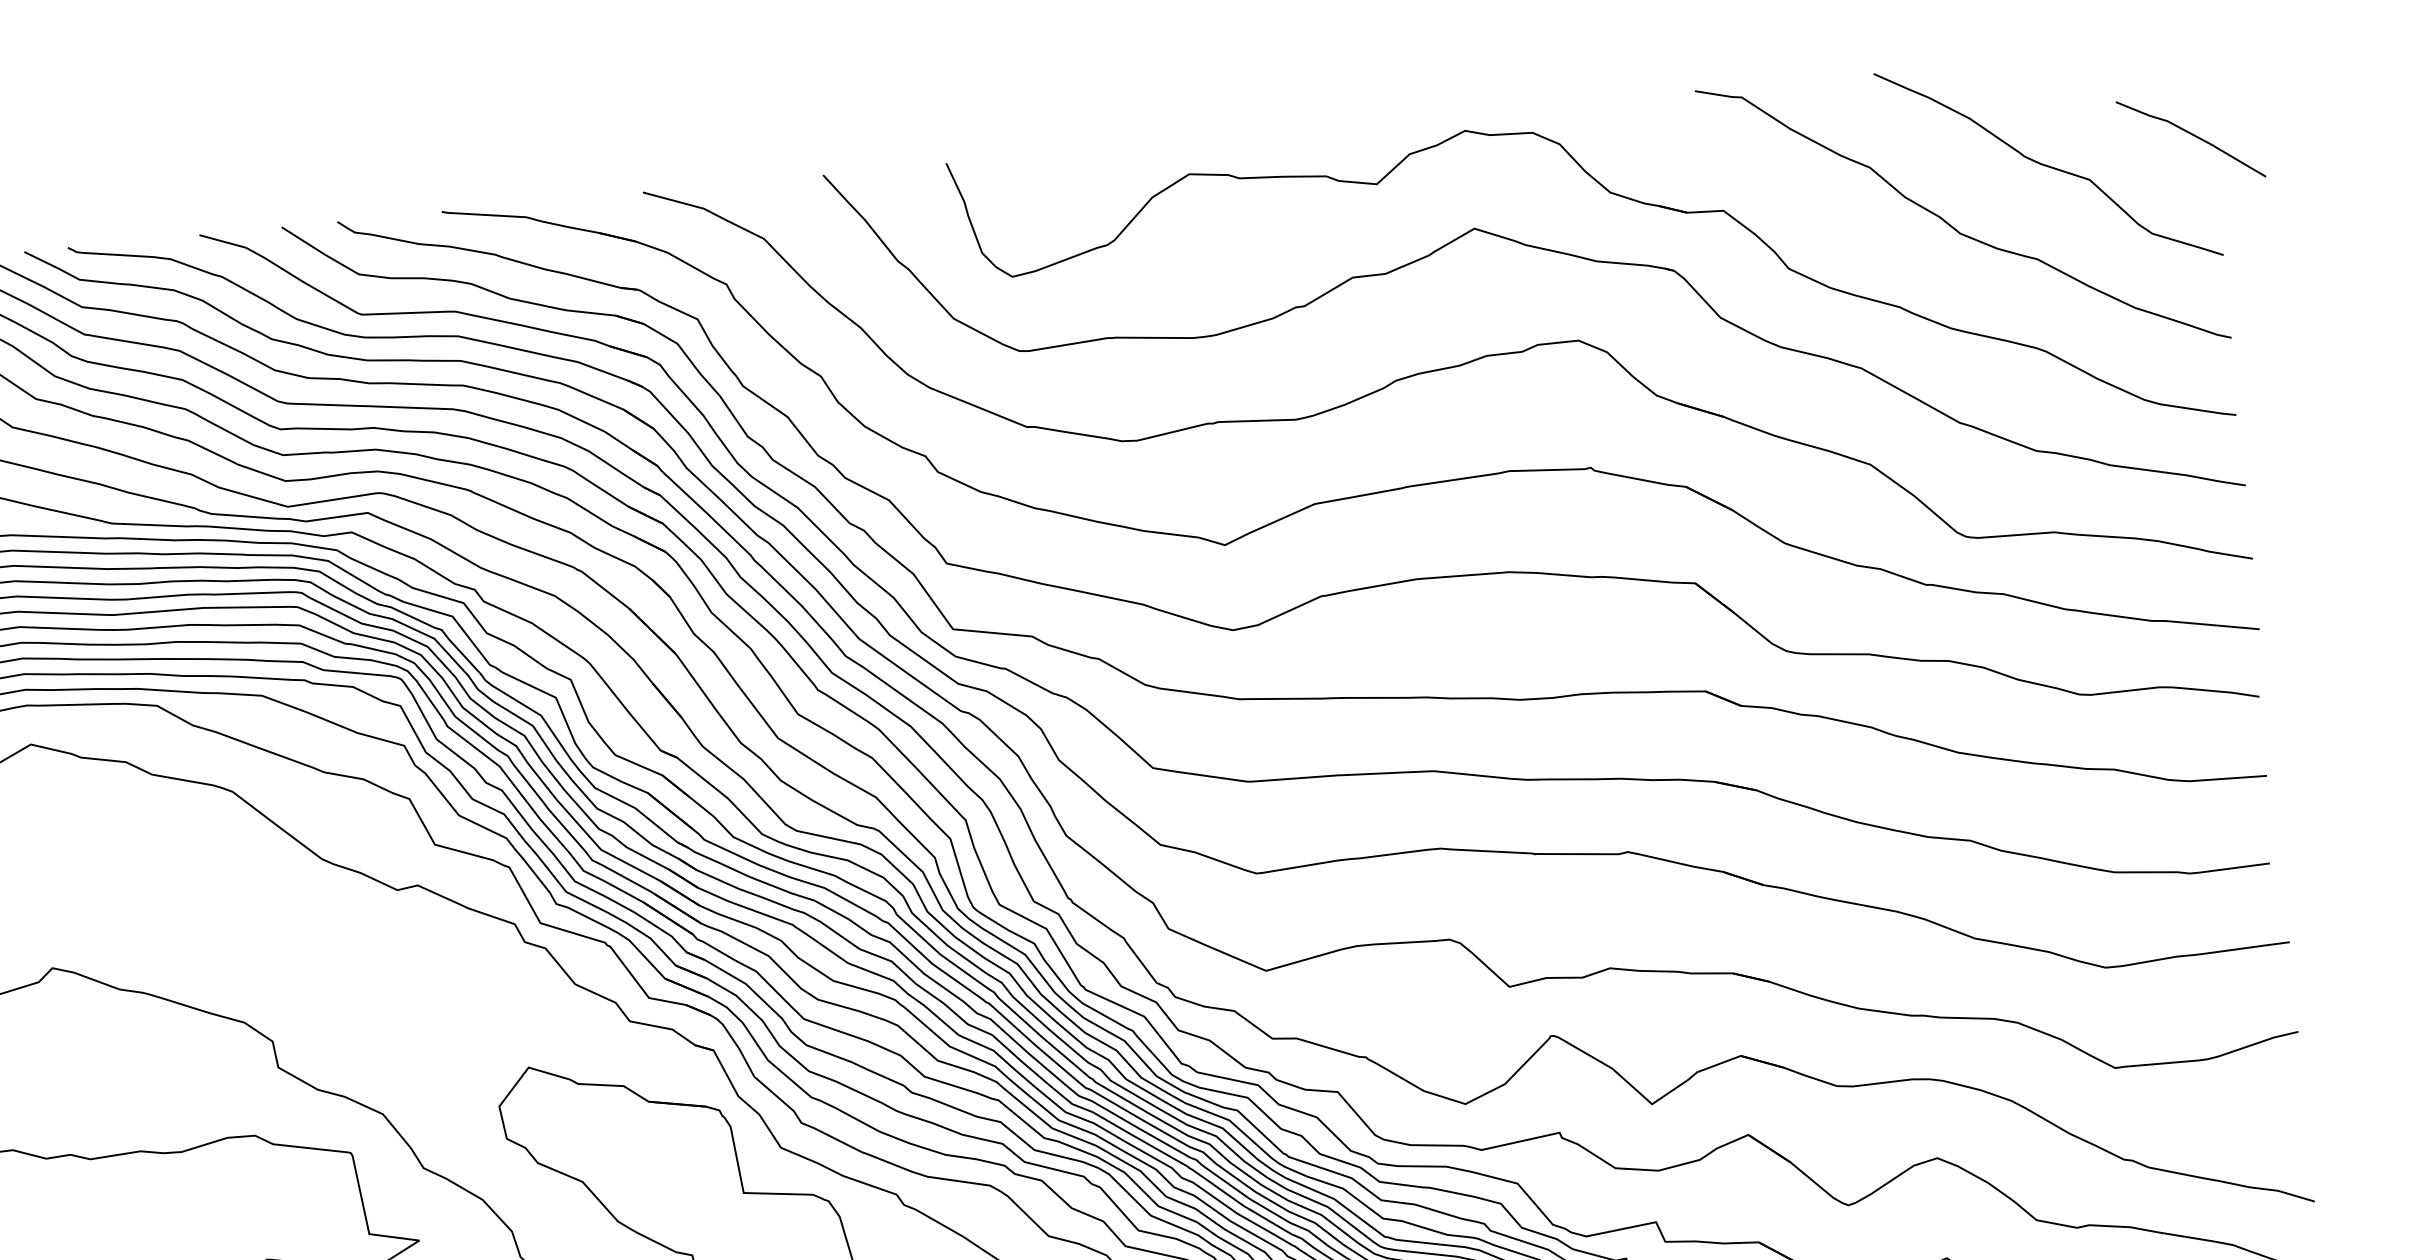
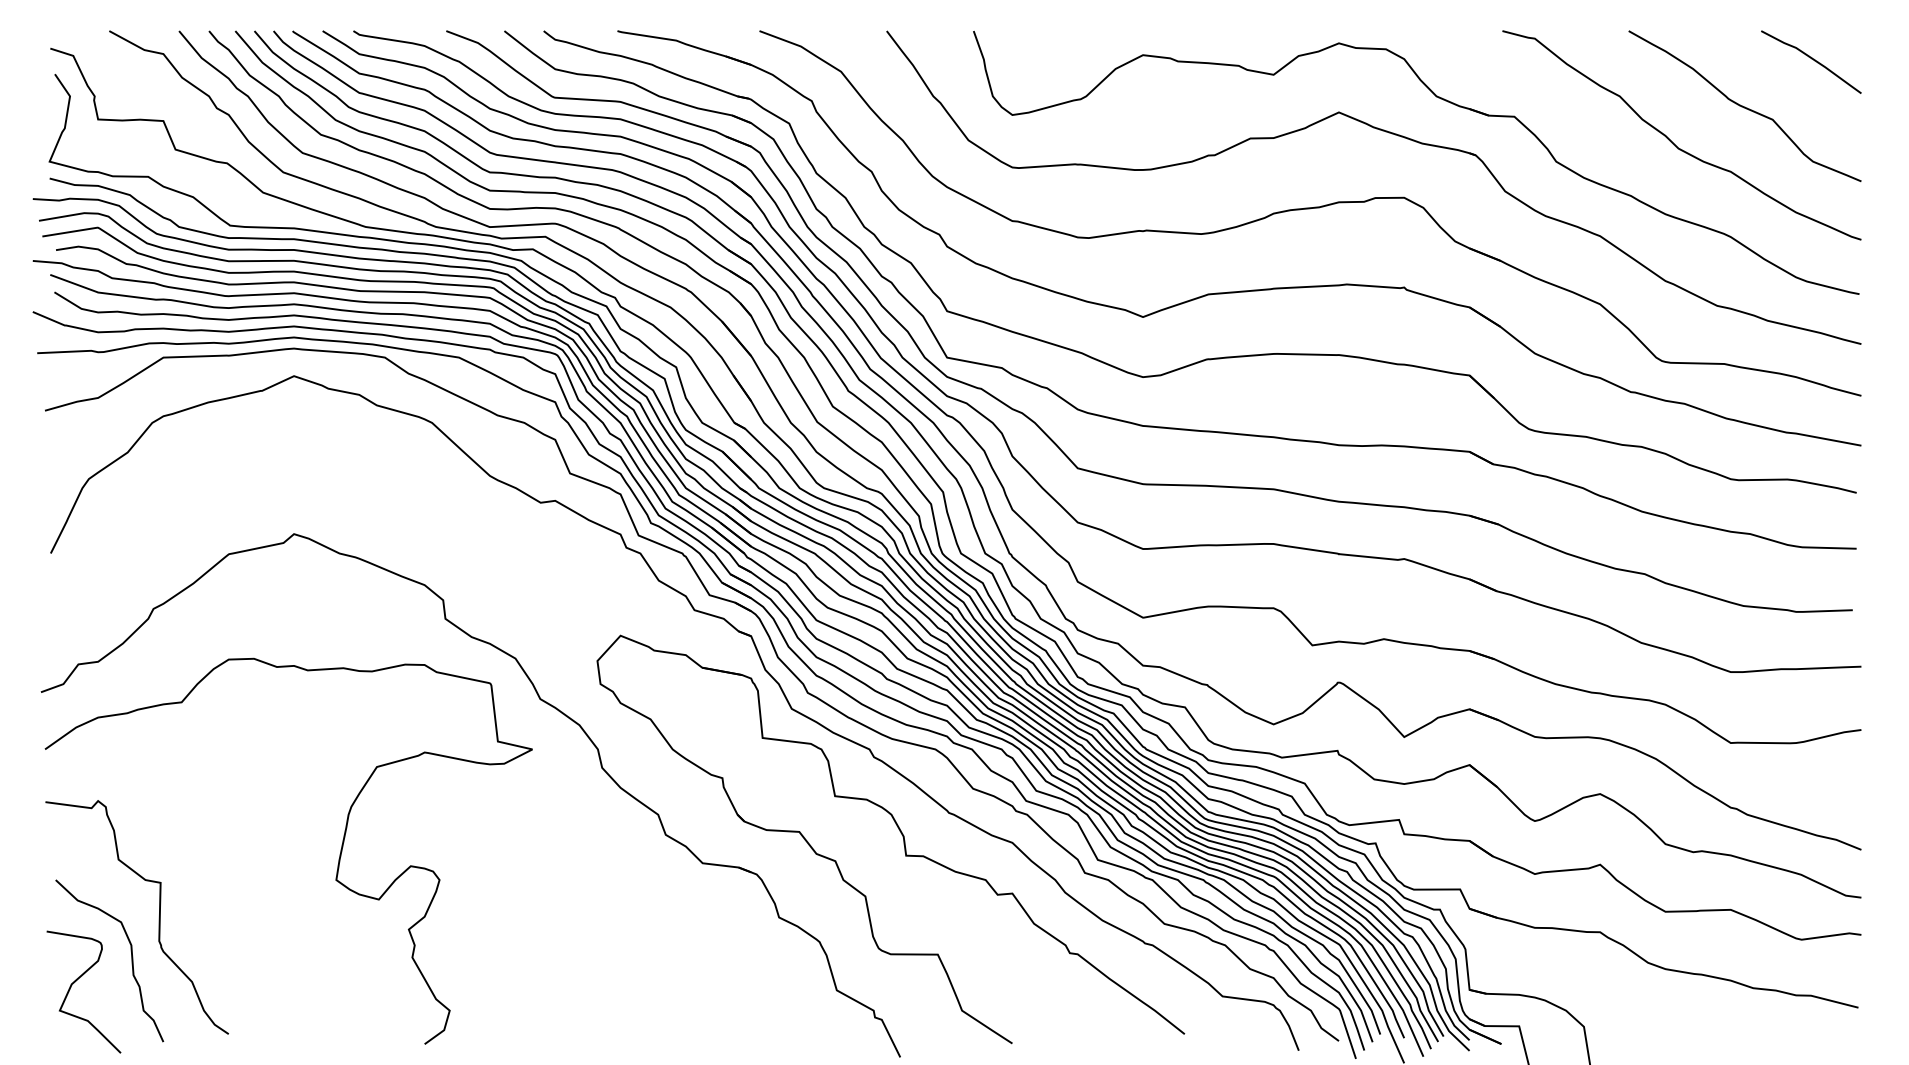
curve: (2190, 135) -> (1811, 59), moved

